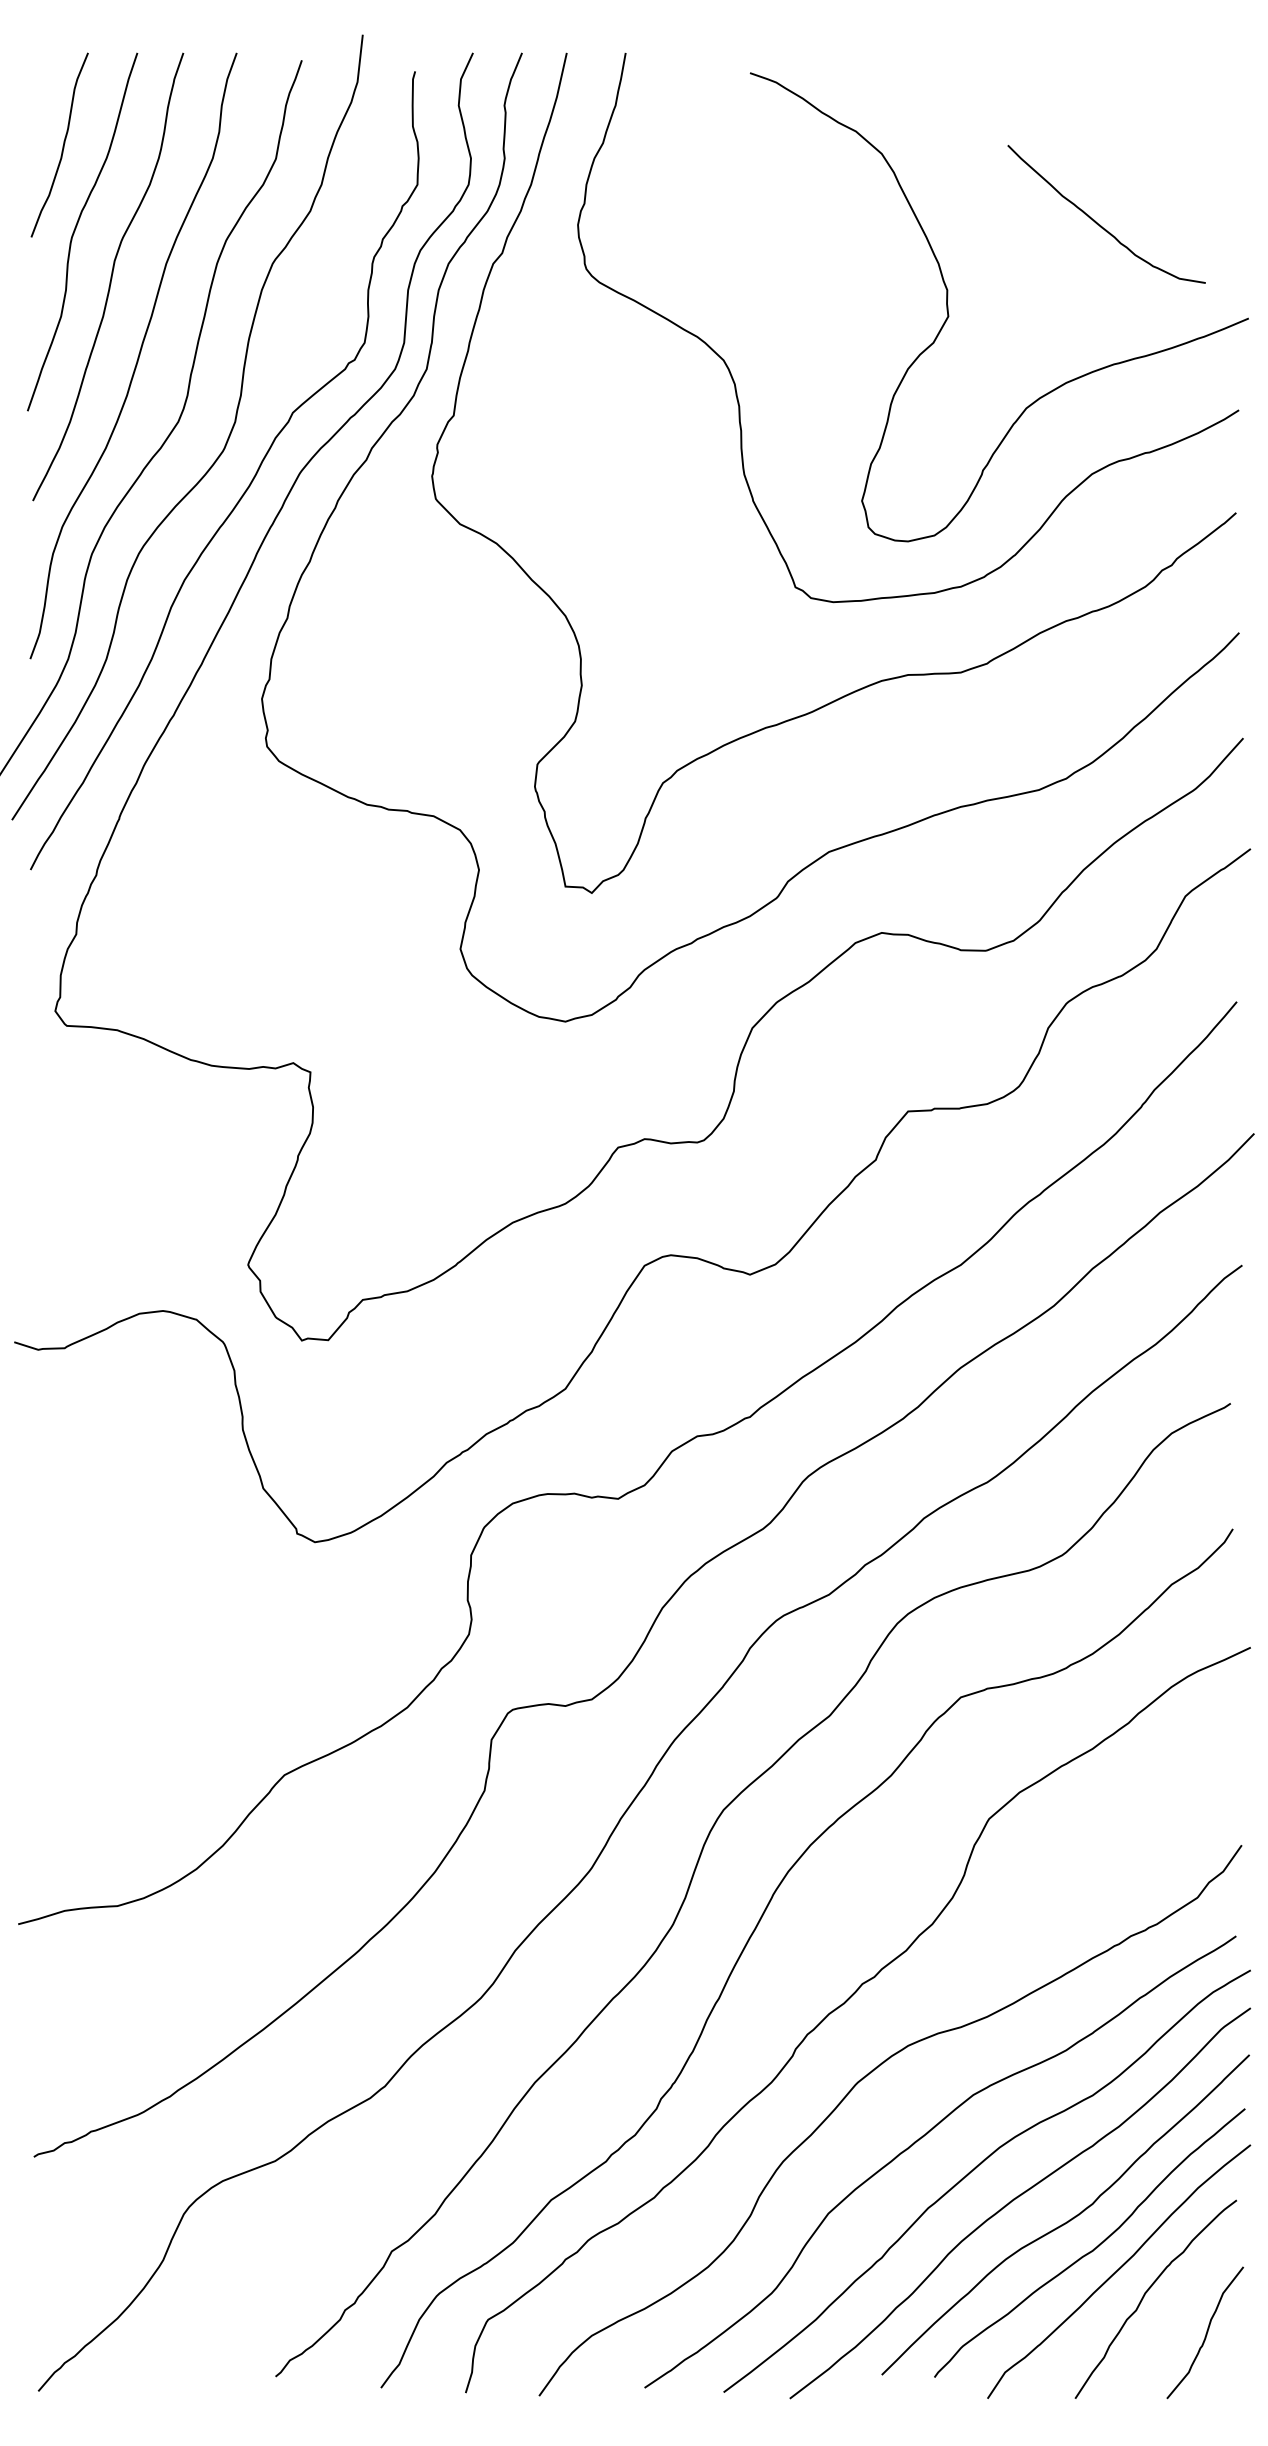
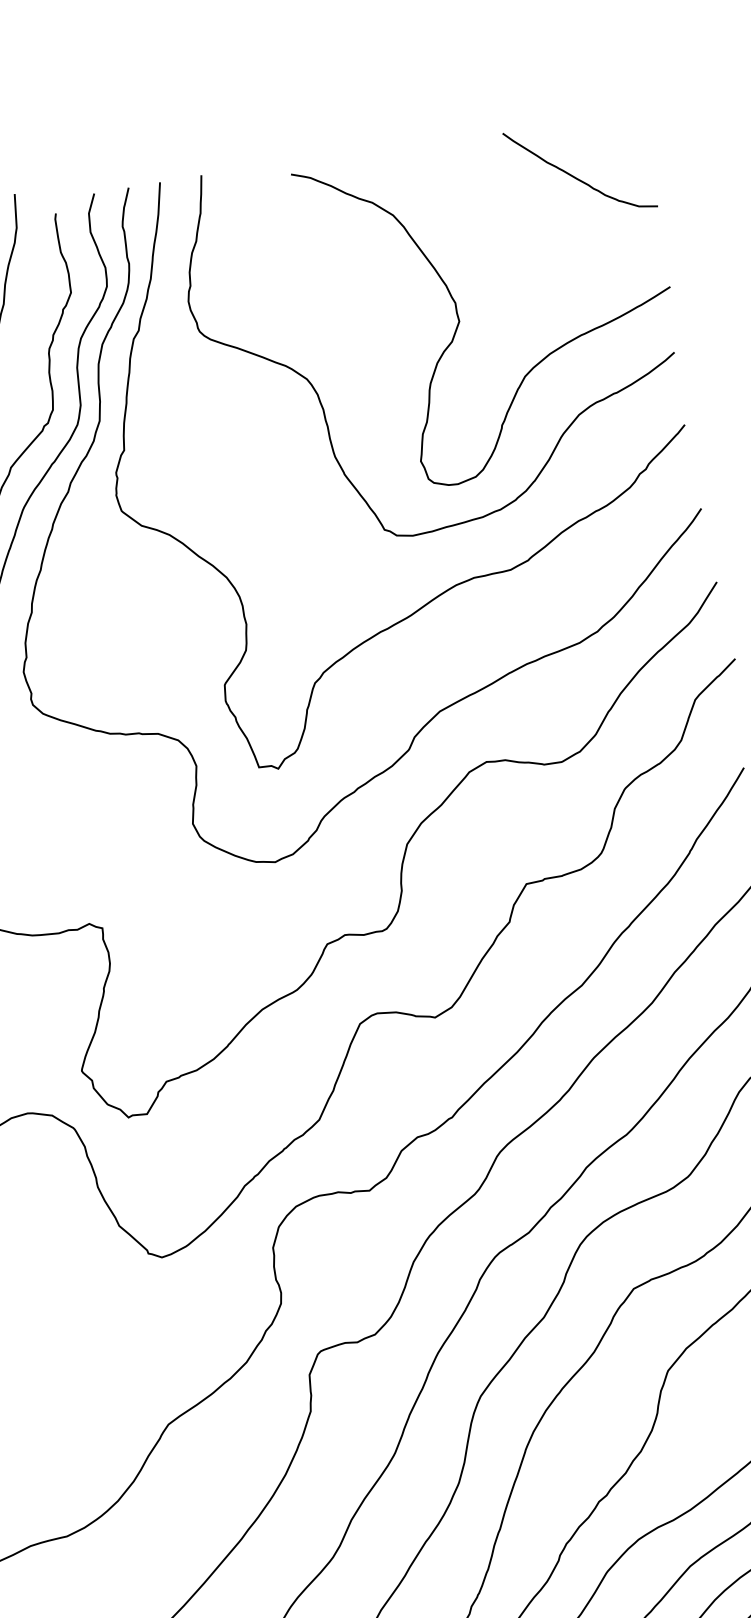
curve: (1100, 224) -> (577, 177), moved

